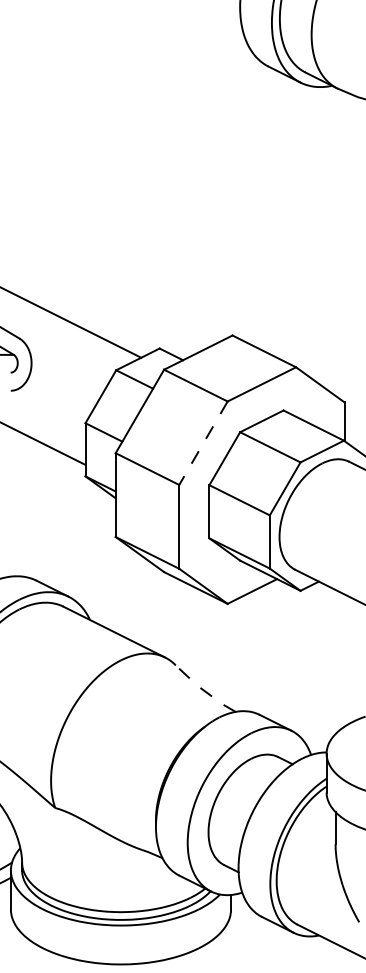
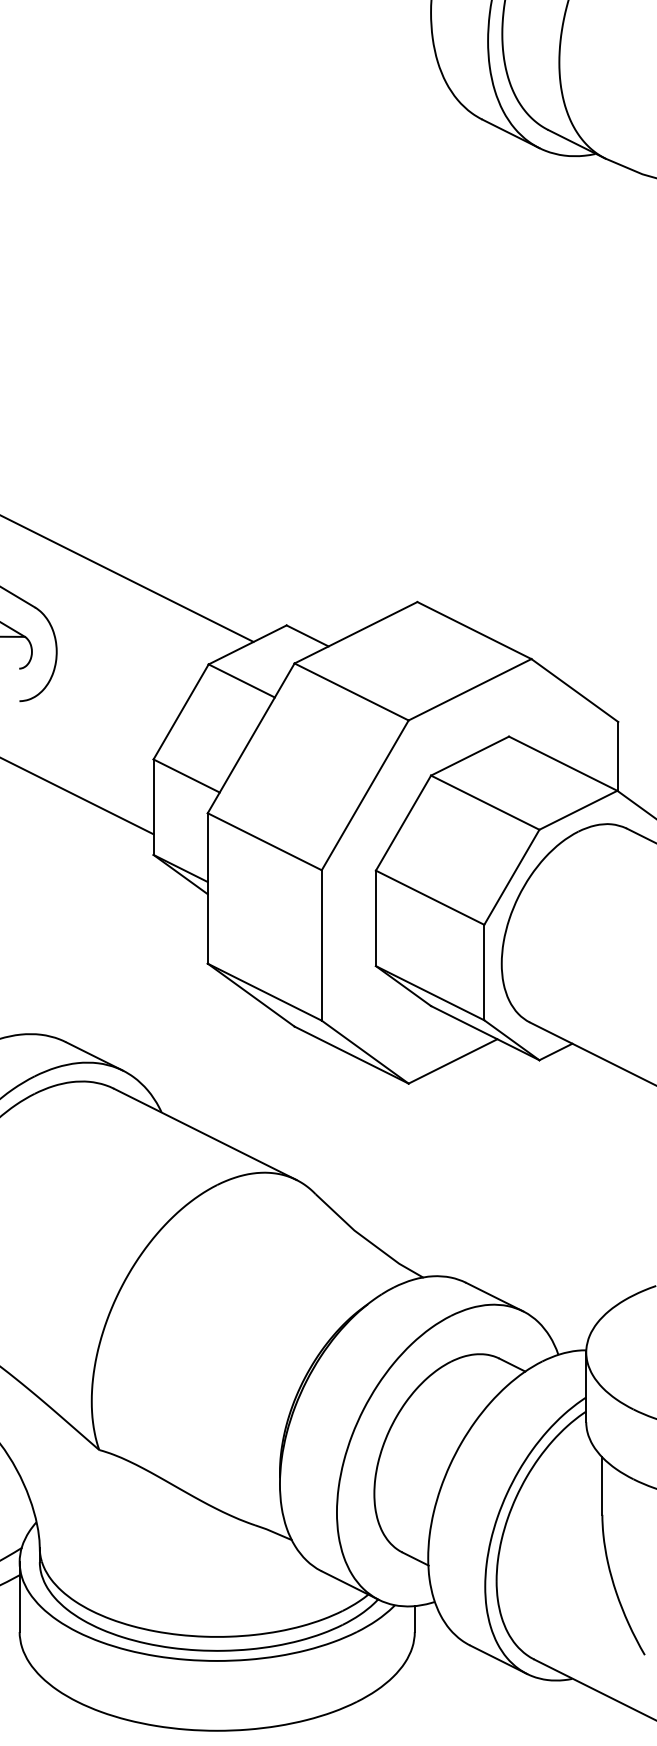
line: (203, 443) -> (365, 795), dashed -> solid
line: (204, 690) -> (367, 1239), dashed -> solid

